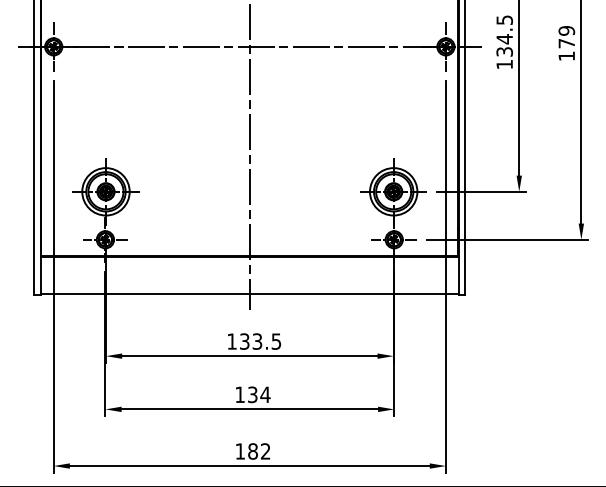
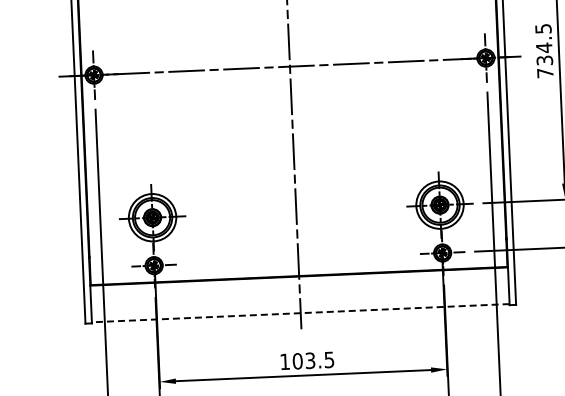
text: (504, 64) -> (545, 73), 134.5 -> 734.5
line: (249, 293) -> (300, 313), solid -> dashed
text: (244, 341) -> (297, 361), 133.5 -> 103.5

